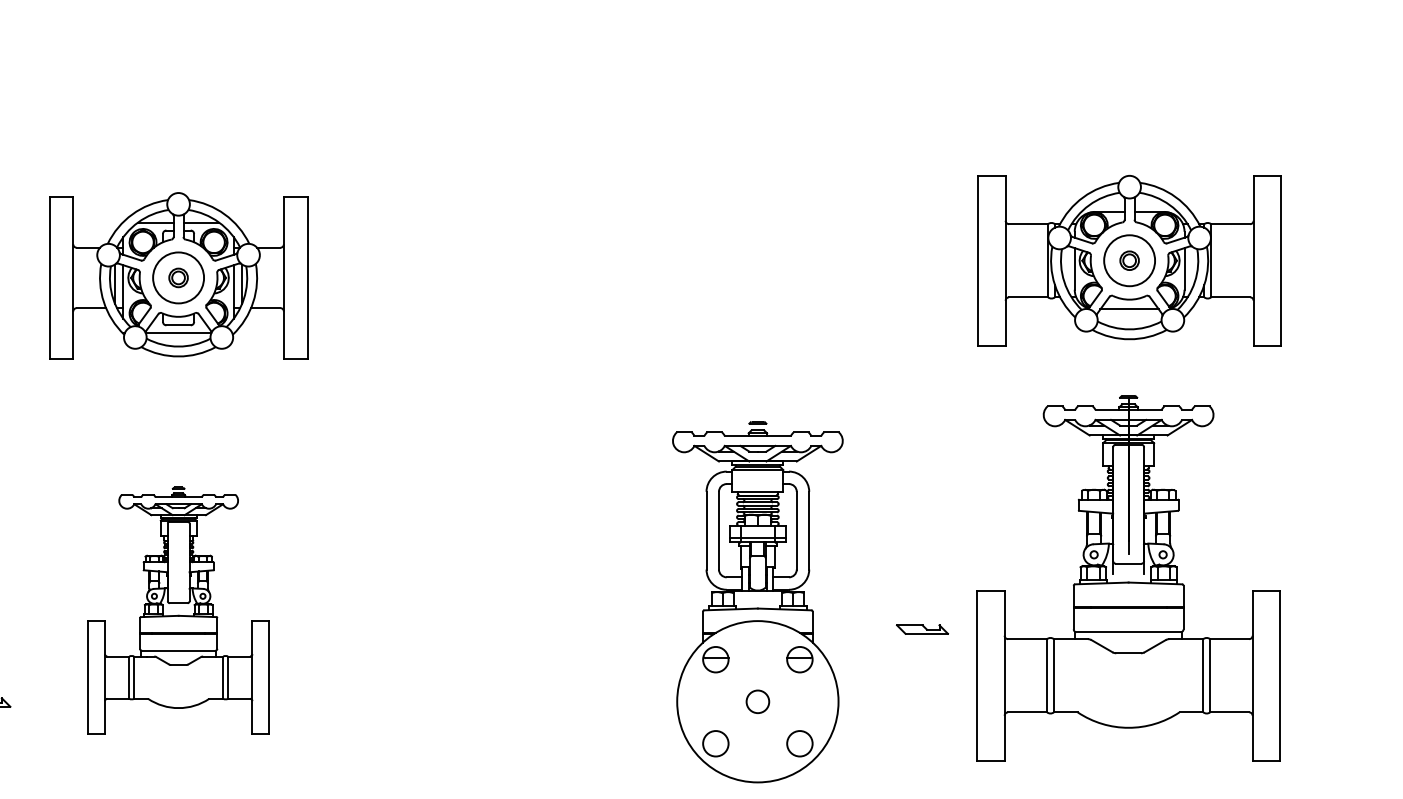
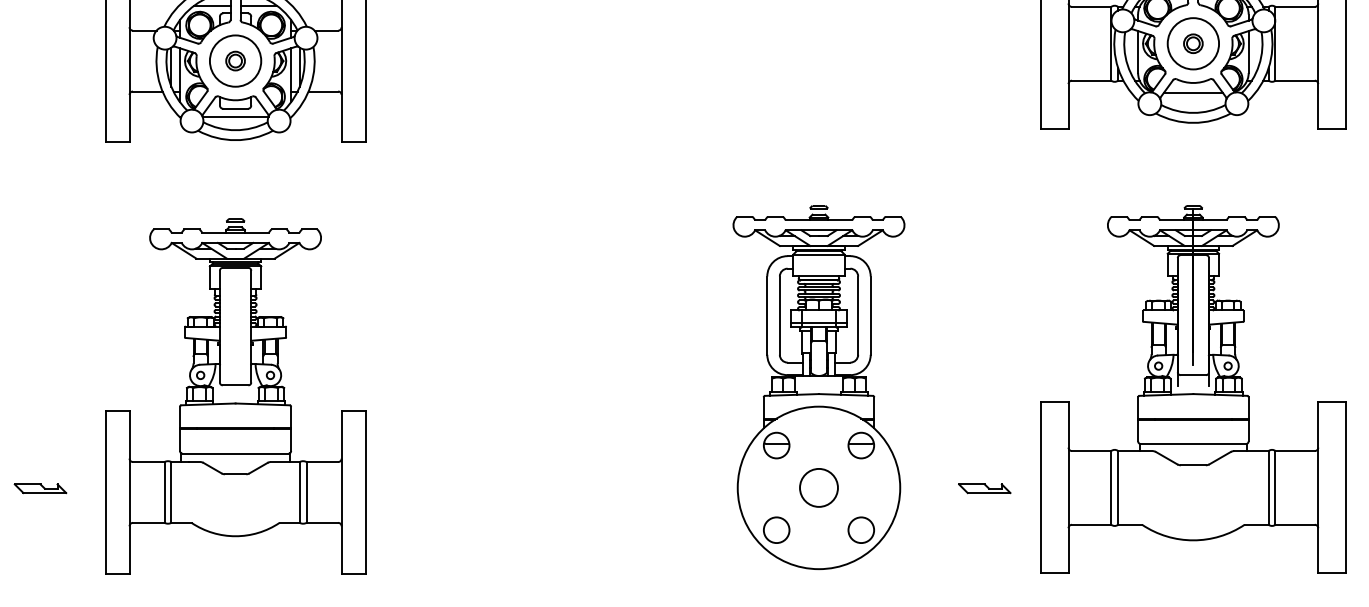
part: (1128, 578) -> (1193, 389), moved
part: (178, 610) -> (235, 396), size x1.43
part: (922, 629) -> (984, 488), moved
circle: (757, 701) -> (818, 487), size x1.67

